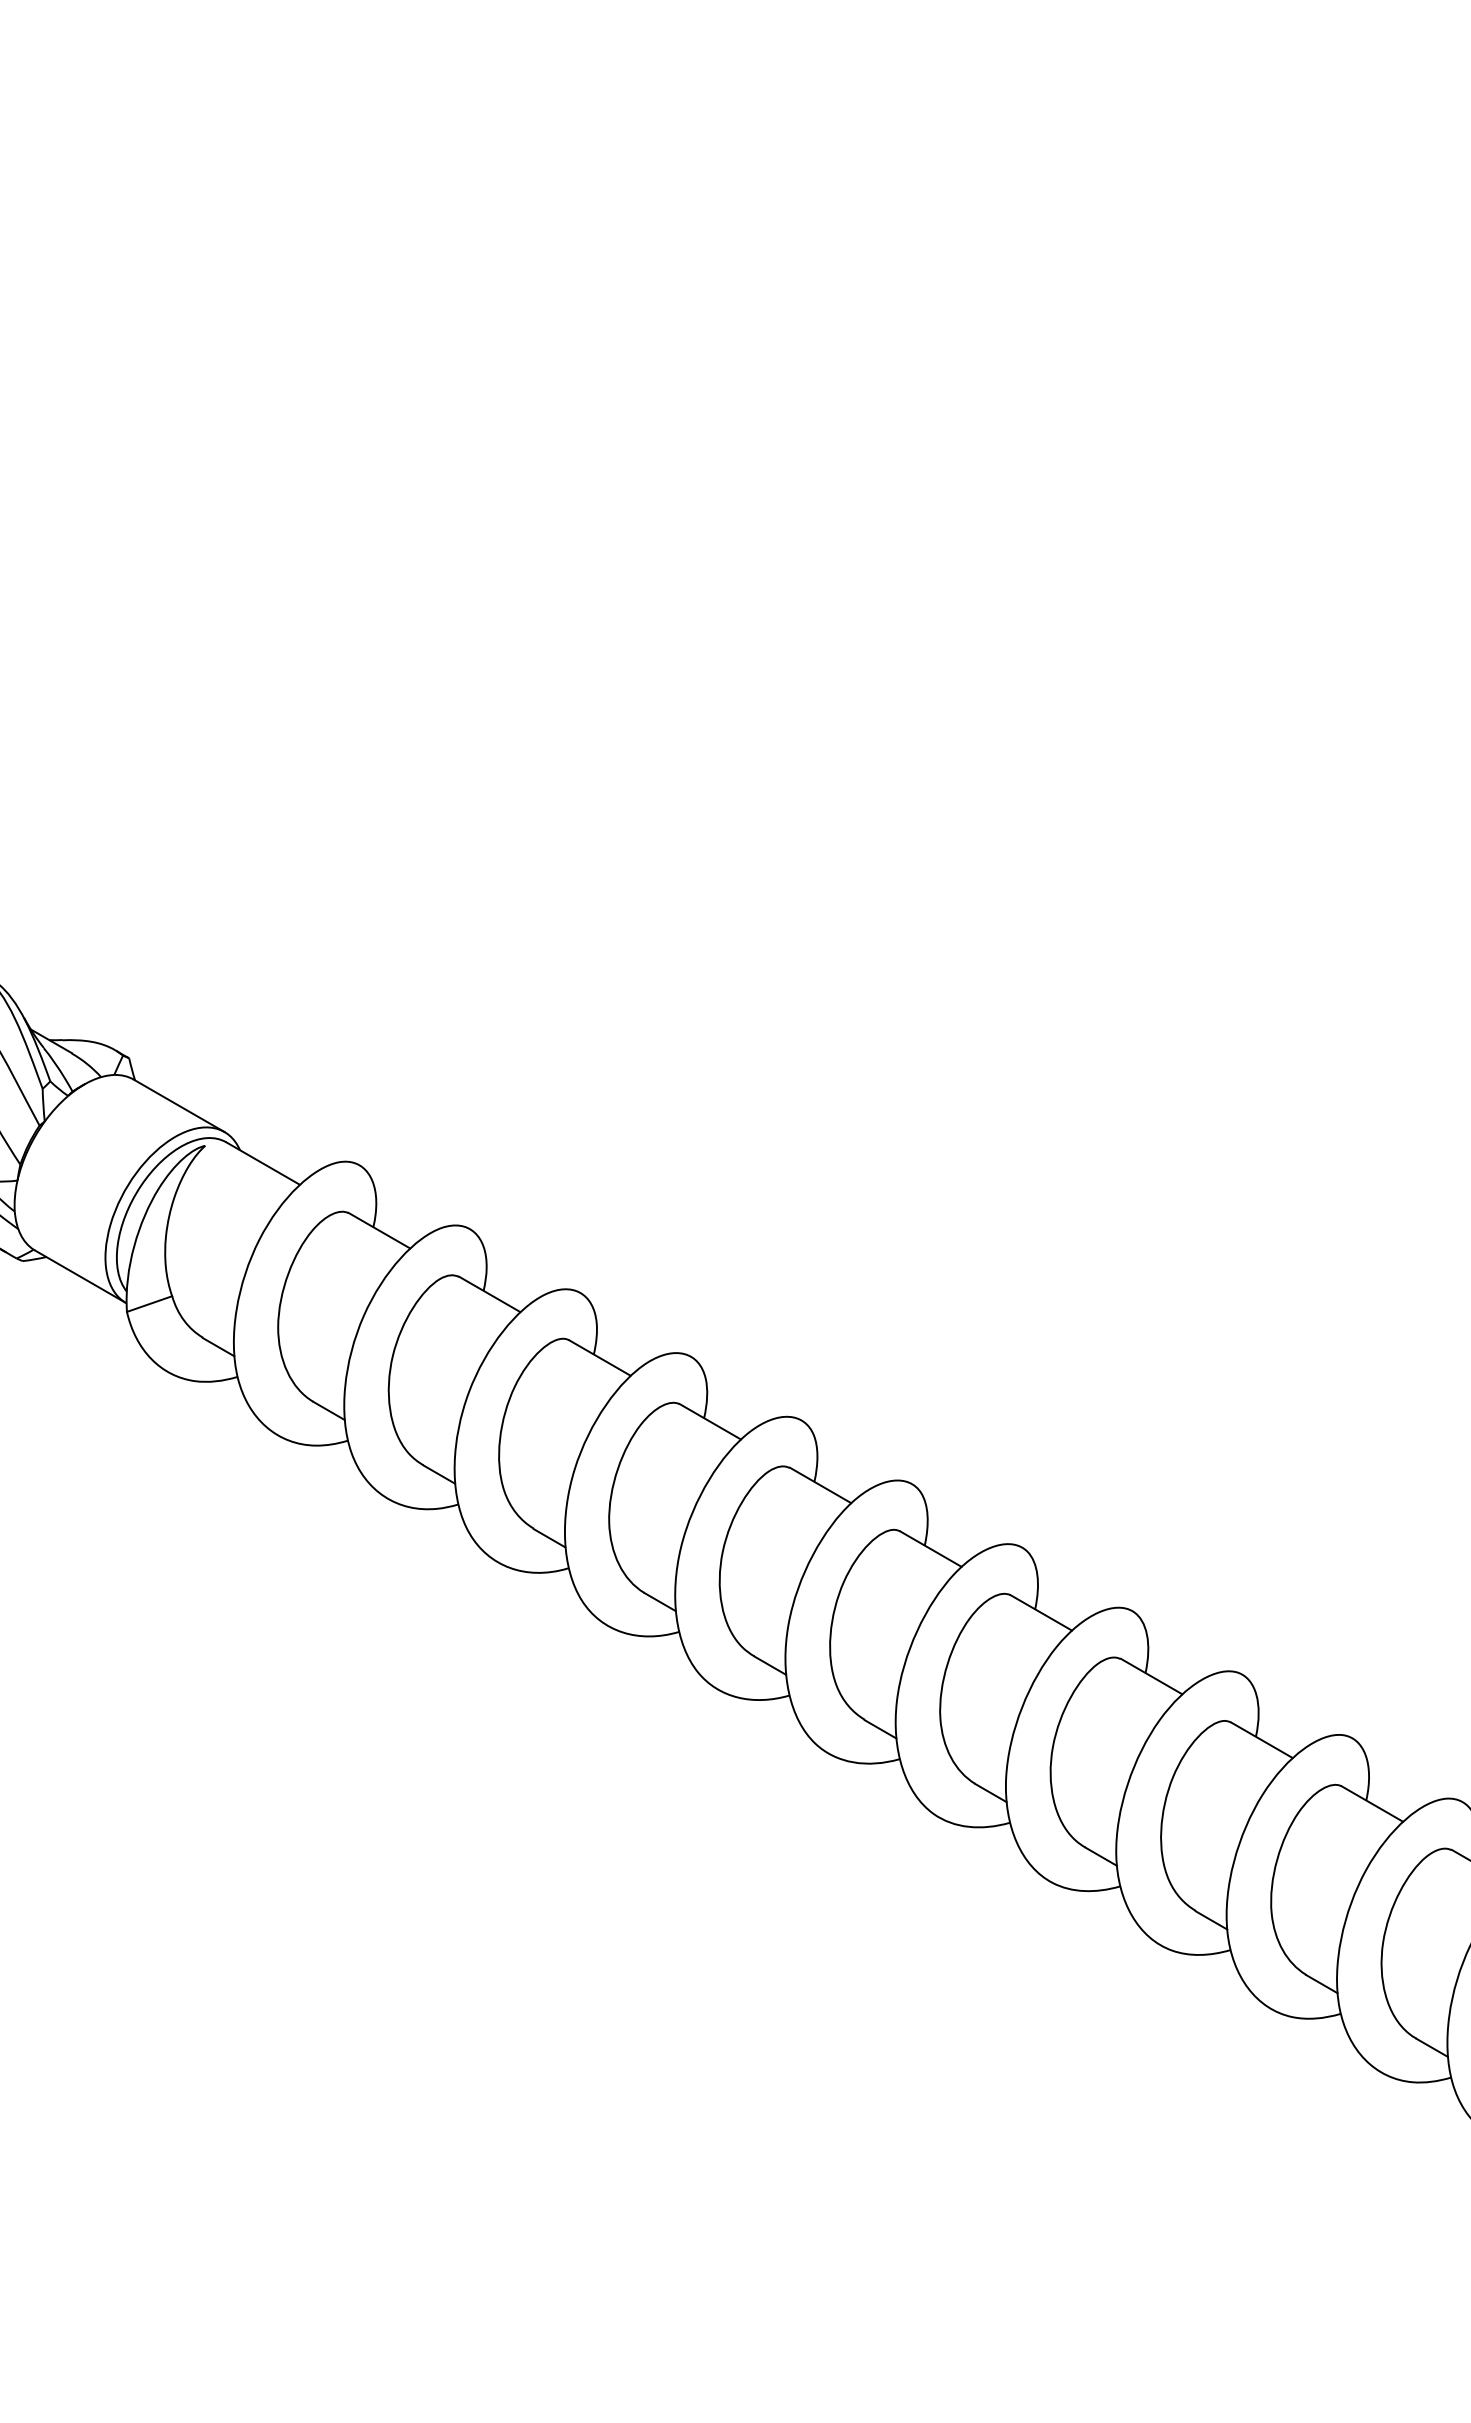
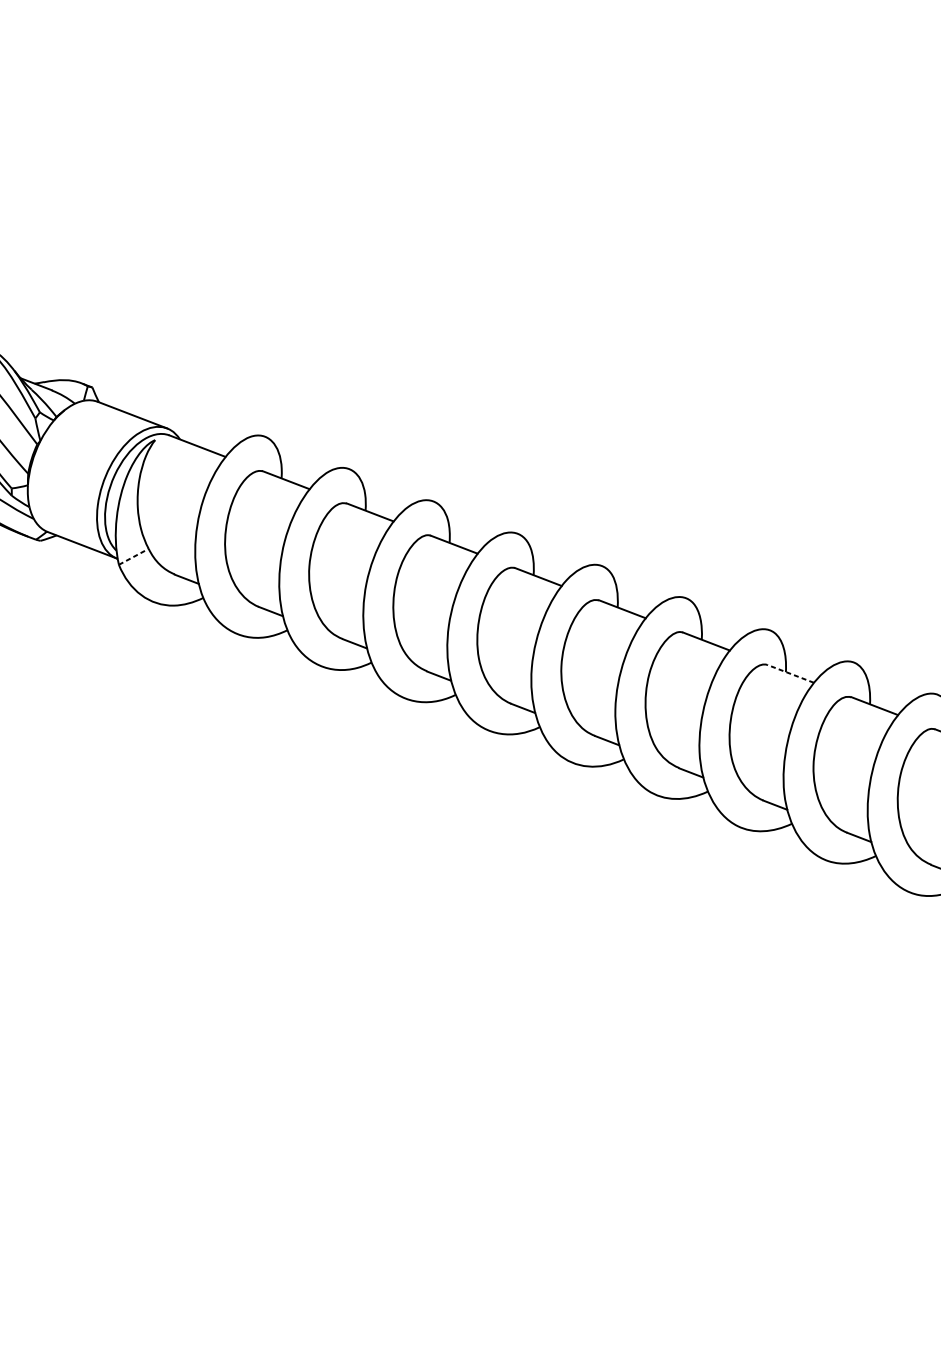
line: (149, 1304) -> (133, 557), solid -> dashed
line: (1040, 1612) -> (789, 673), solid -> dashed

